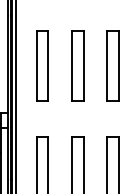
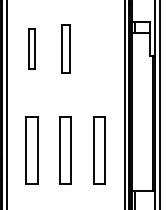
part: (42, 65) -> (31, 48), size x0.6
part: (77, 65) -> (65, 48), size x0.7
part: (113, 65) -> (99, 48), removed

